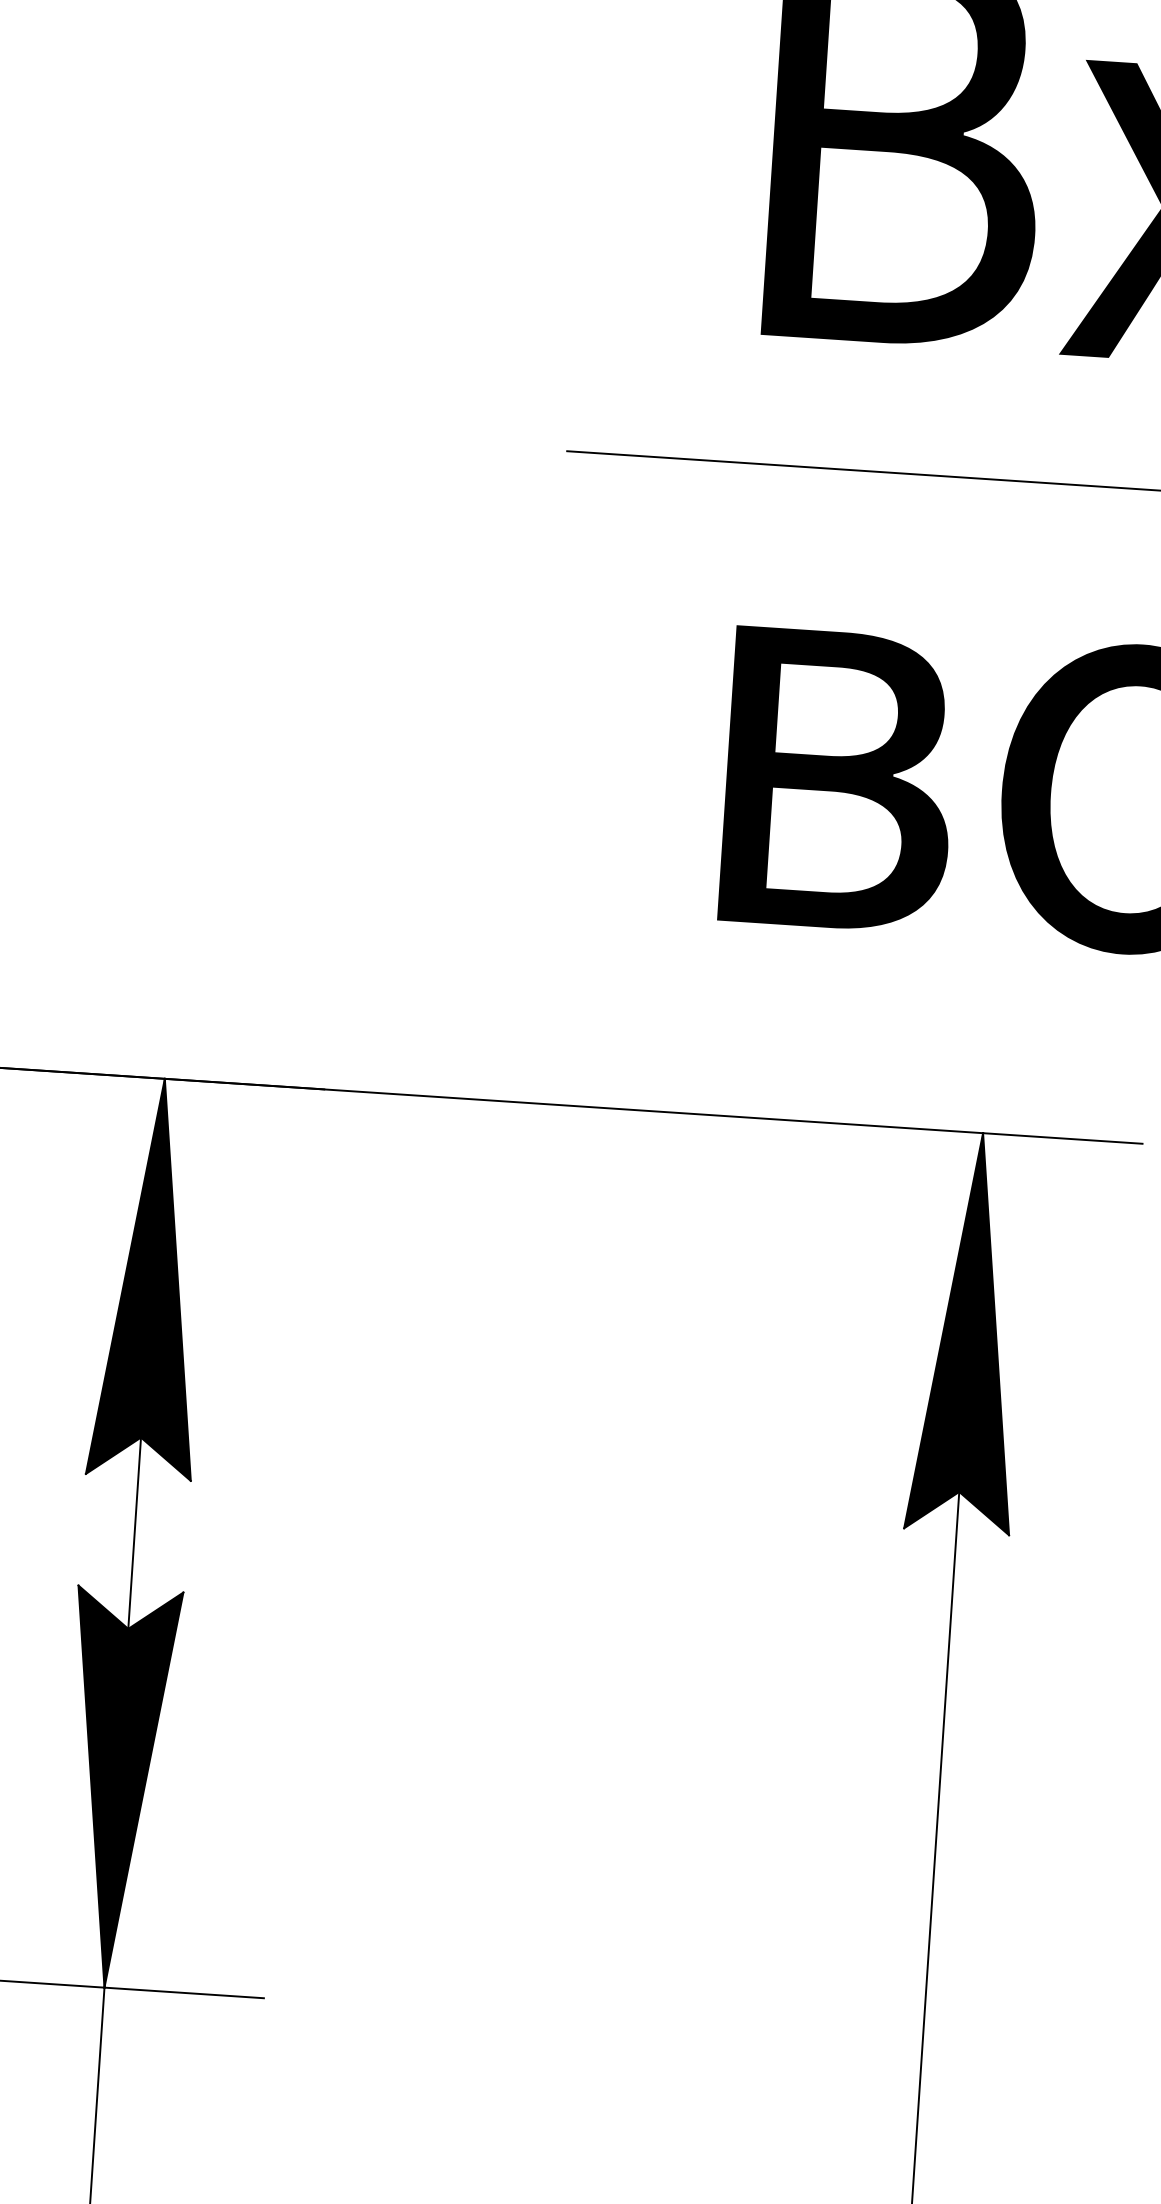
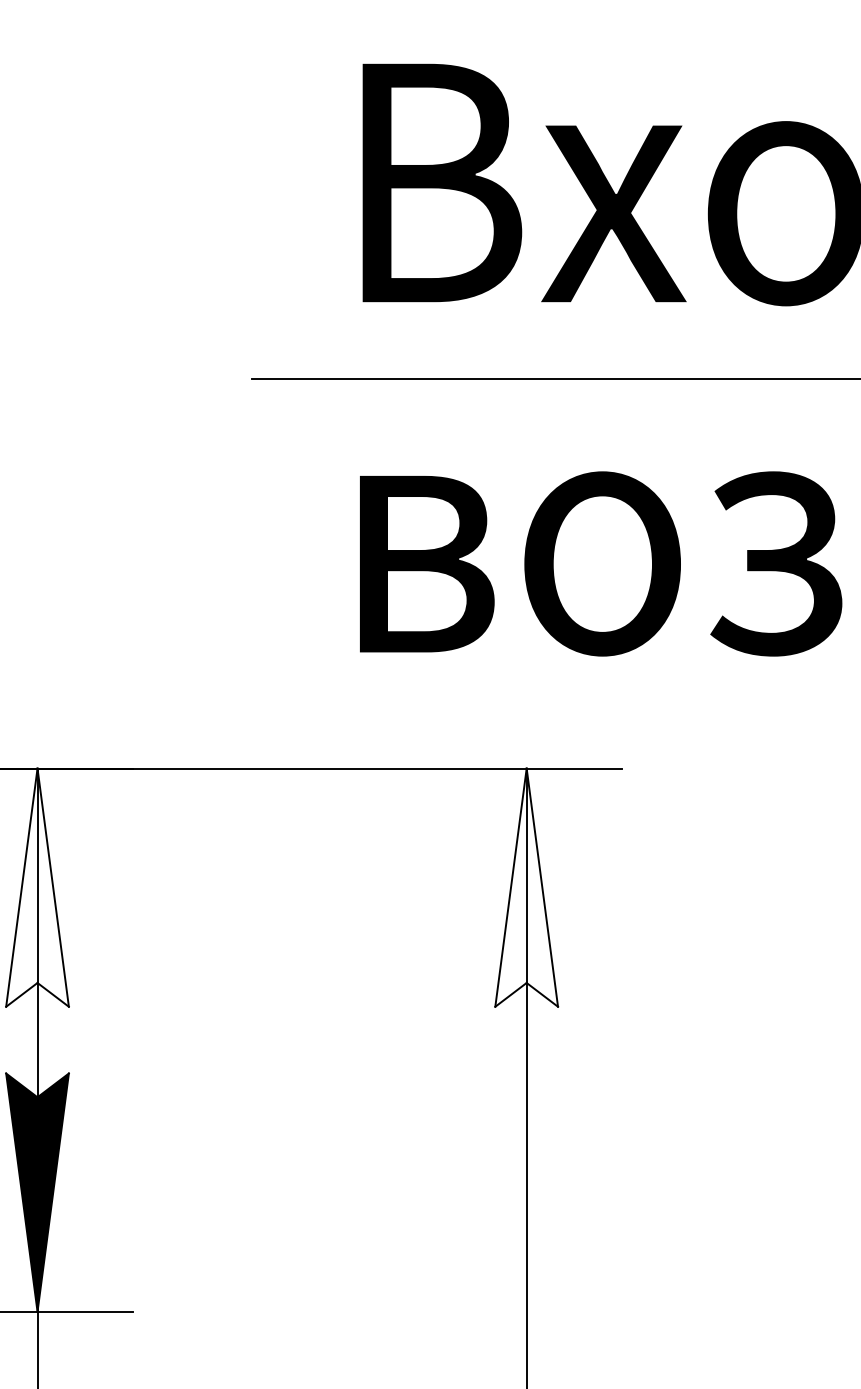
fill: (151, 1277) -> (37, 887), removed
fill: (969, 1332) -> (526, 887), removed

